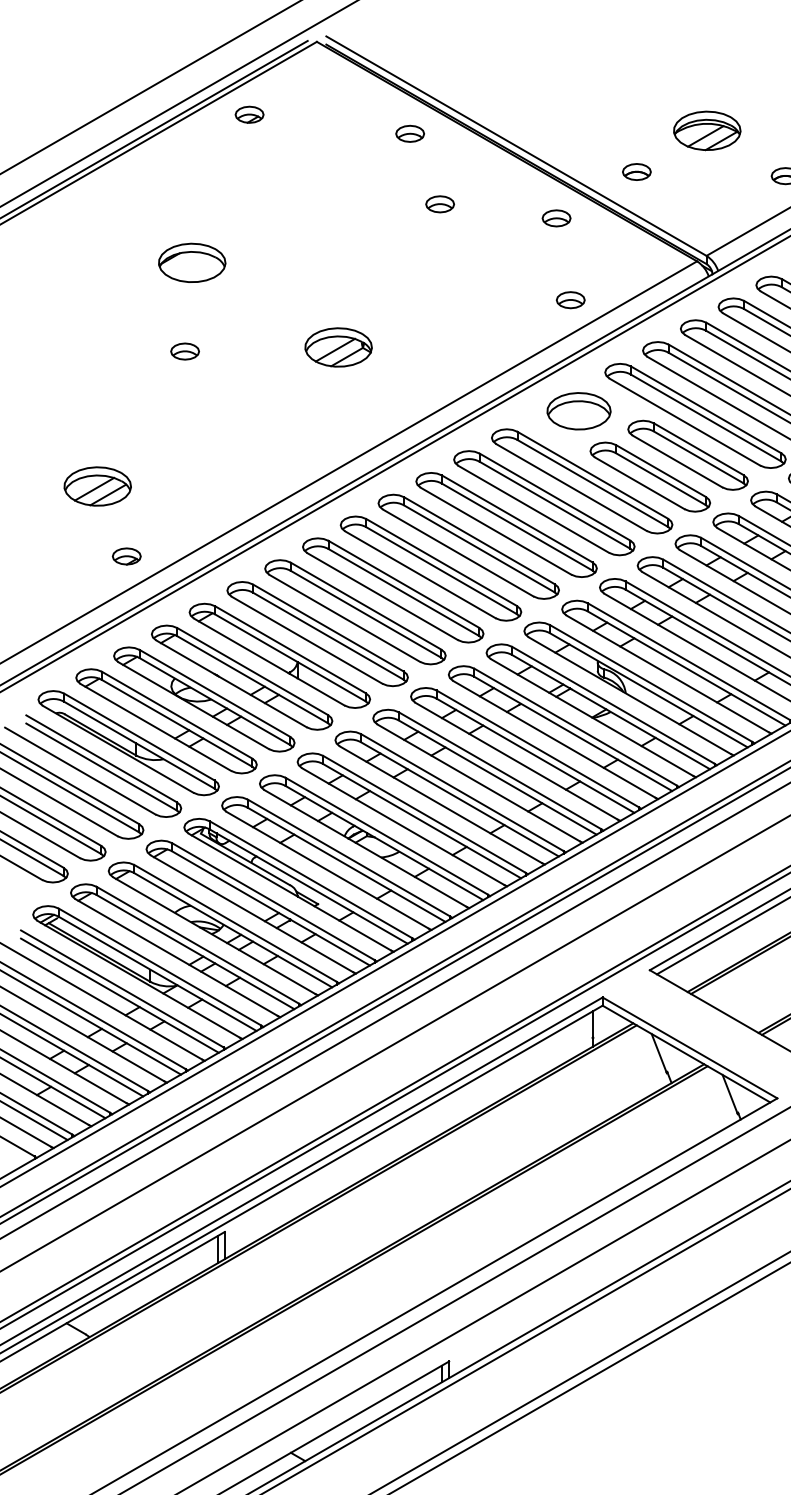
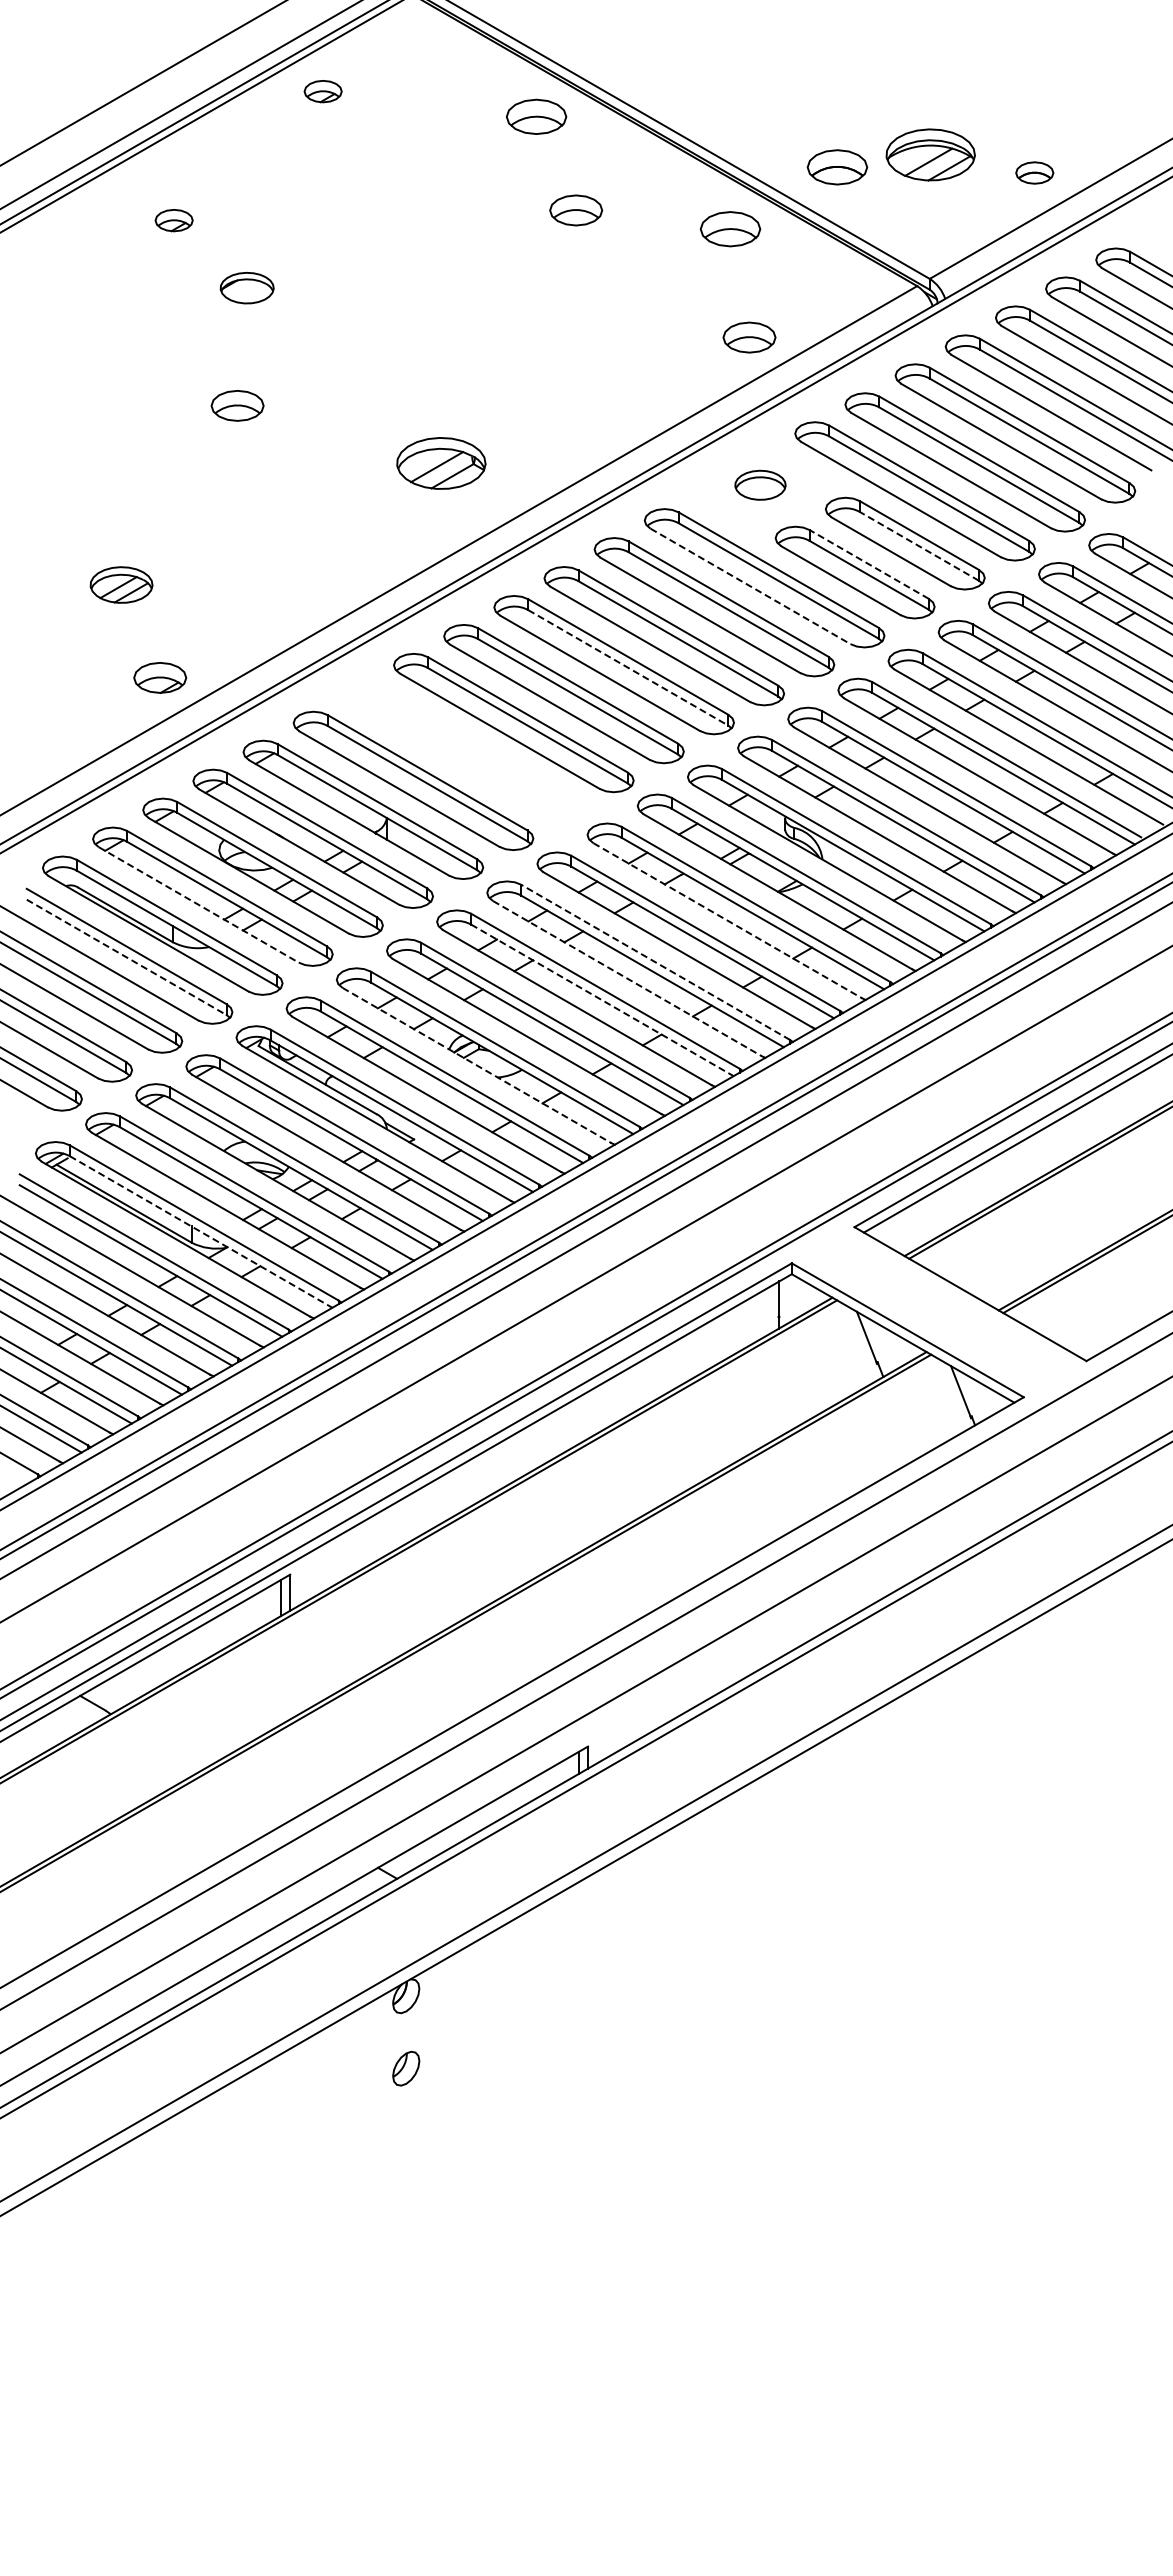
part: (707, 130) -> (930, 154), moved
part: (409, 133) -> (535, 116), size x1.6
part: (636, 171) -> (836, 167), size x1.6
part: (439, 204) -> (575, 210), size x1.4
part: (136, 211) -> (173, 220), added
part: (556, 217) -> (730, 228), size x1.6
part: (192, 262) -> (247, 287), size x0.6
part: (570, 300) -> (749, 337), size x1.4
part: (338, 347) -> (441, 463), moved
part: (185, 351) -> (237, 405), size x1.4
part: (579, 411) -> (760, 485), size x0.6
line: (698, 457) -> (919, 546), solid -> dashed
line: (661, 471) -> (869, 564), solid -> dashed
part: (97, 486) -> (121, 584), size x0.7
line: (571, 487) -> (750, 586), solid -> dashed
line: (479, 549) -> (628, 668), solid -> dashed
part: (126, 556) -> (159, 677), size x1.4
part: (355, 611) -> (463, 751), removed
line: (156, 727) -> (199, 905), solid -> dashed
line: (554, 739) -> (728, 921), solid -> dashed
line: (102, 767) -> (127, 957), solid -> dashed
line: (499, 770) -> (655, 962), solid -> dashed
line: (478, 782) -> (627, 978), solid -> dashed
line: (460, 799) -> (602, 1000), solid -> dashed
line: (365, 848) -> (477, 1065), solid -> dashed
line: (157, 974) -> (201, 1232), solid -> dashed

